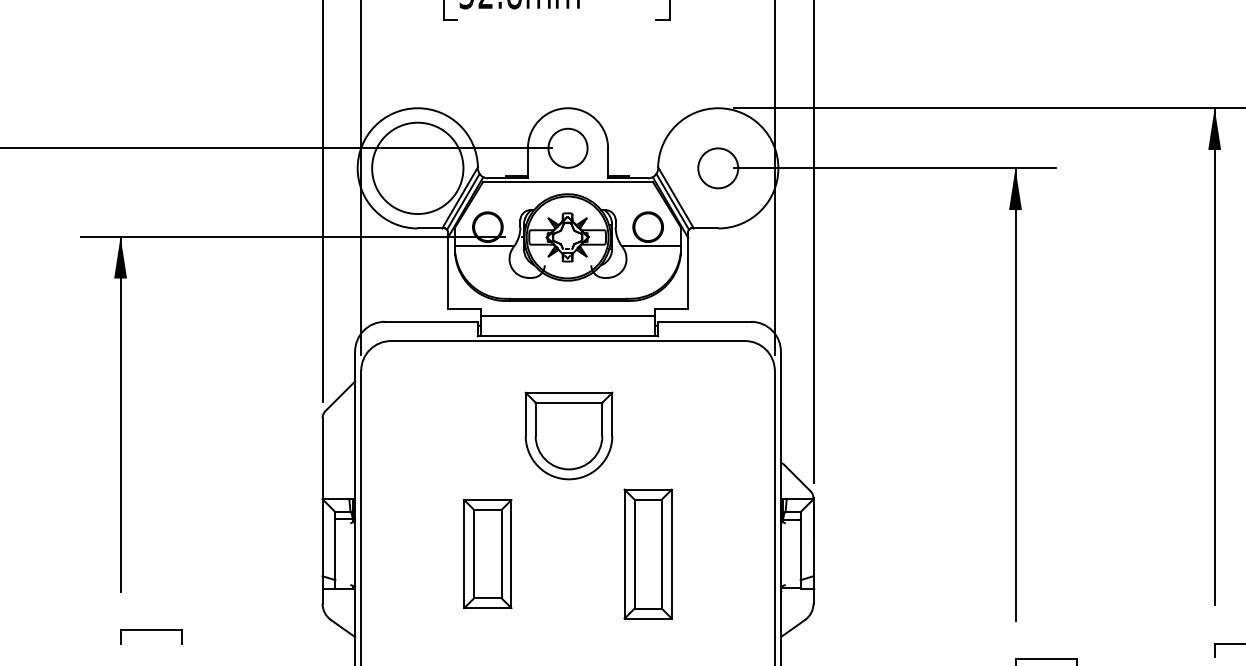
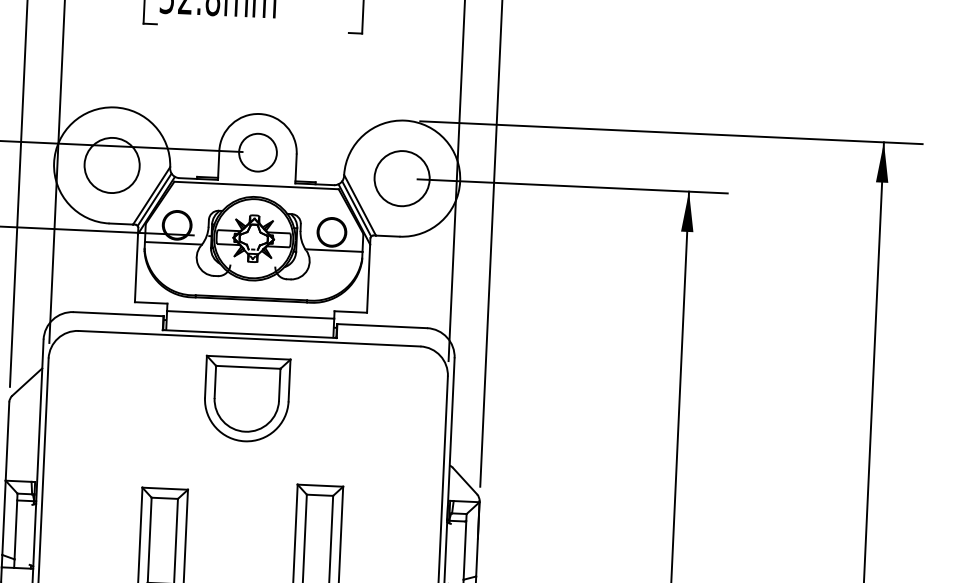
circle: (417, 167) -> (111, 164), size x0.62
circle: (717, 167) -> (401, 177), size x1.43
part: (568, 435) -> (246, 398), moved

